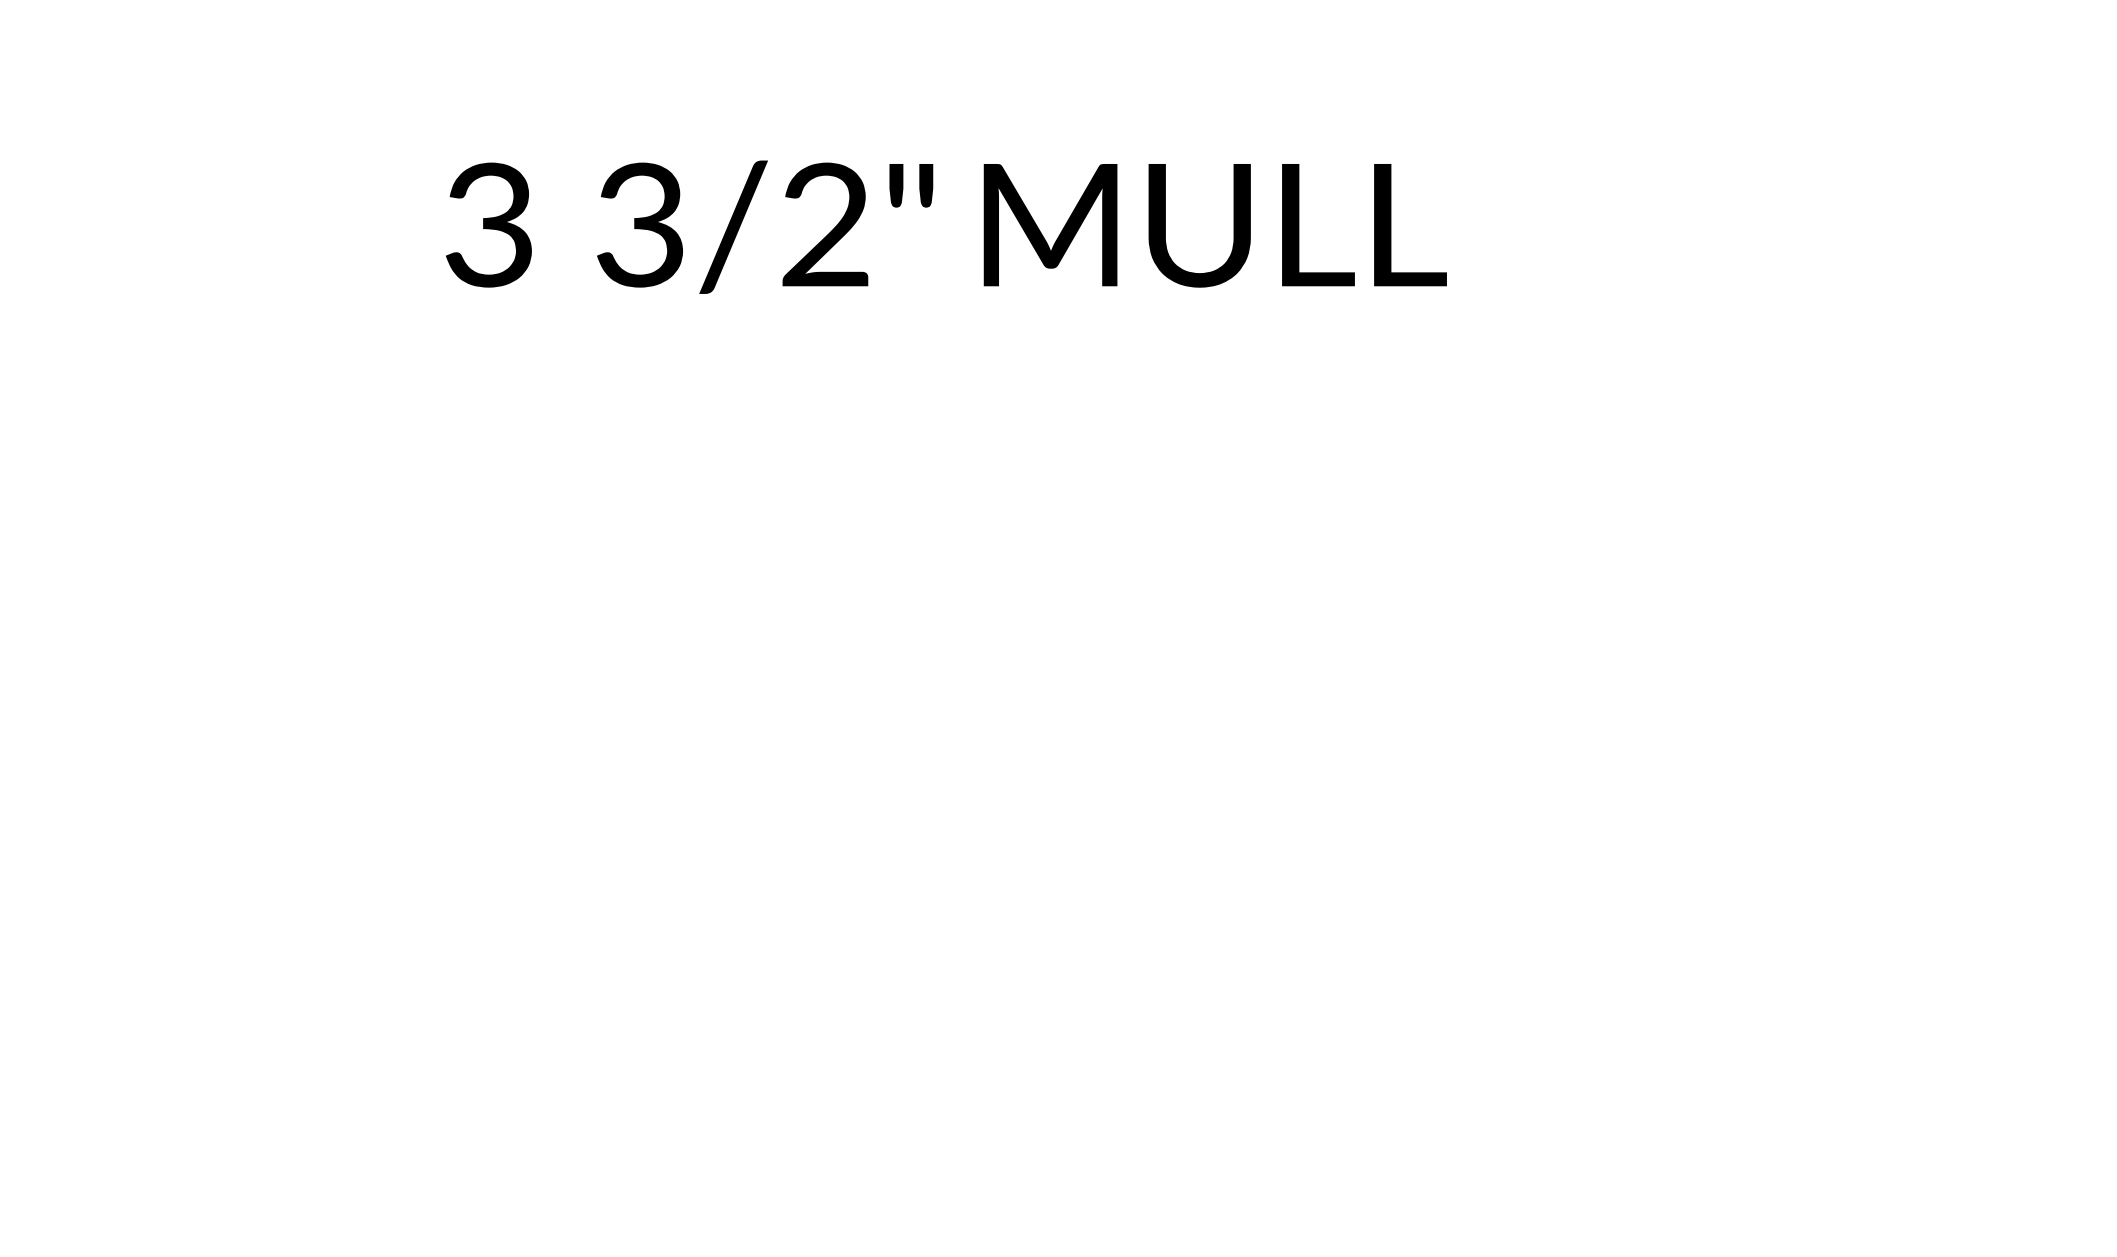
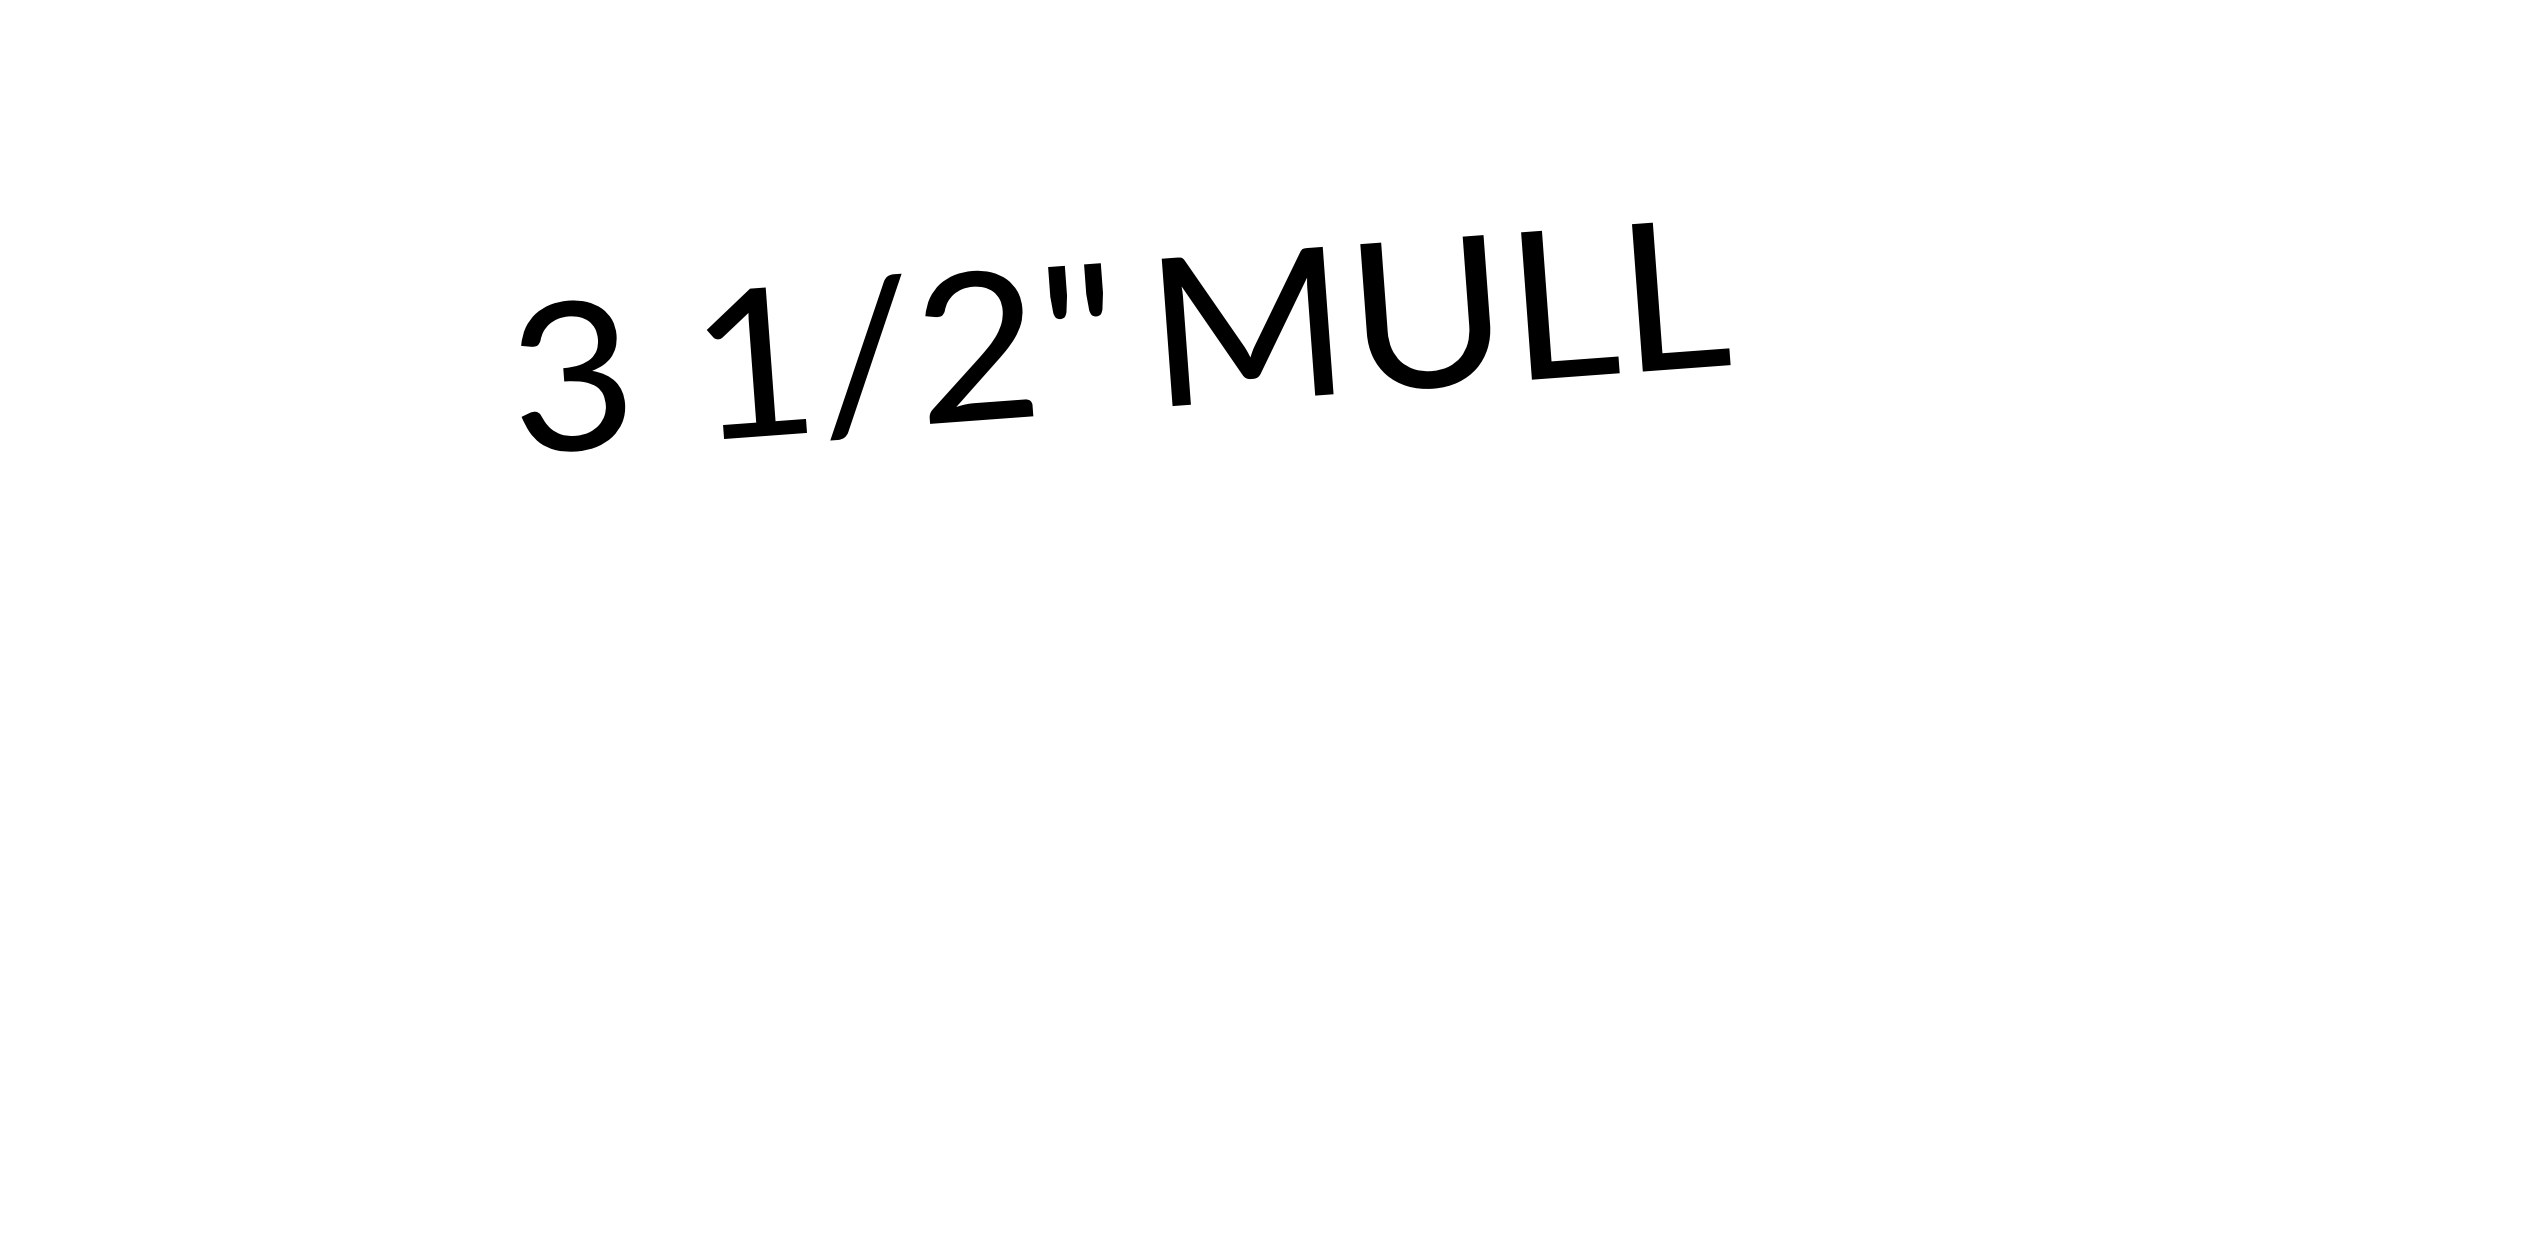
text: (639, 224) -> (752, 362), 3/2" -> 1/2"

